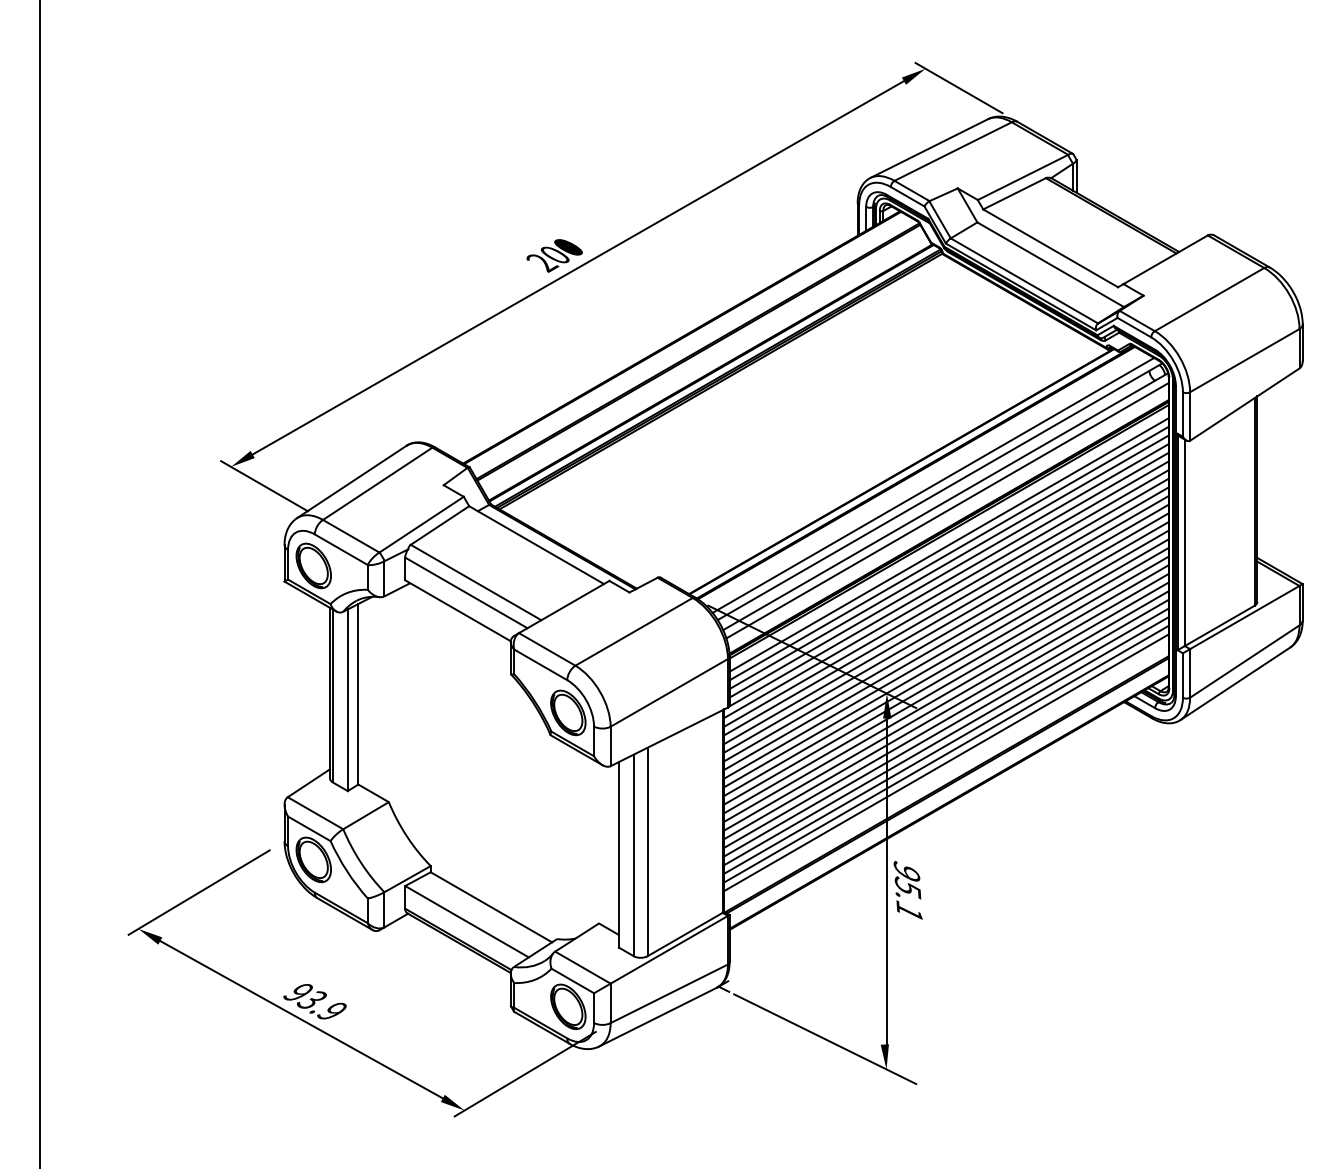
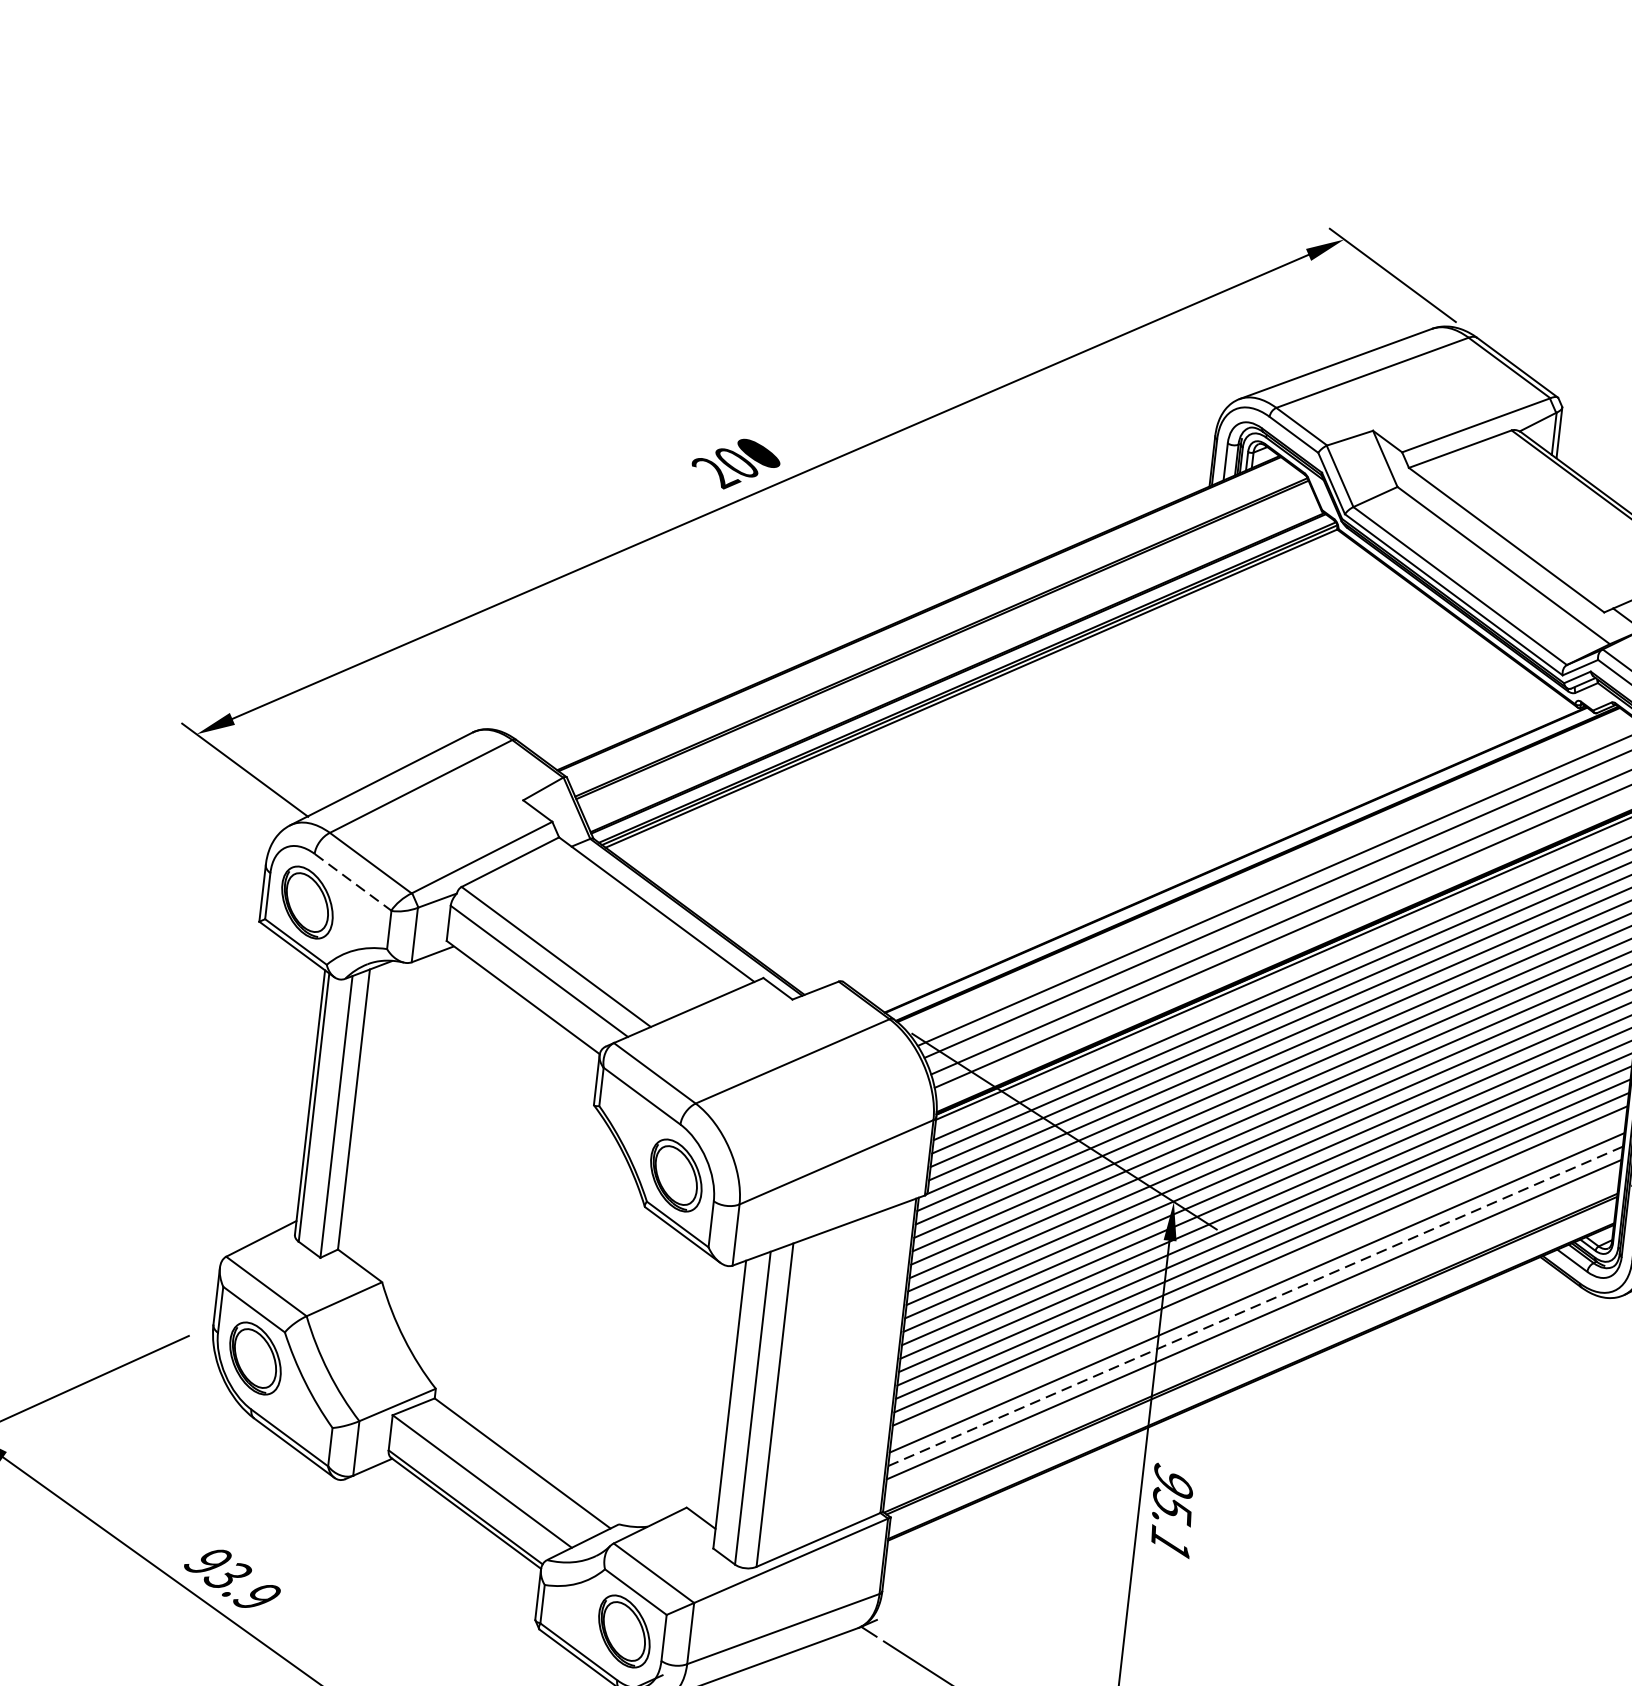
line: (341, 549) -> (353, 881), solid -> dashed
line: (946, 736) -> (1258, 1278), removed
line: (946, 754) -> (1255, 1306), solid -> dashed

